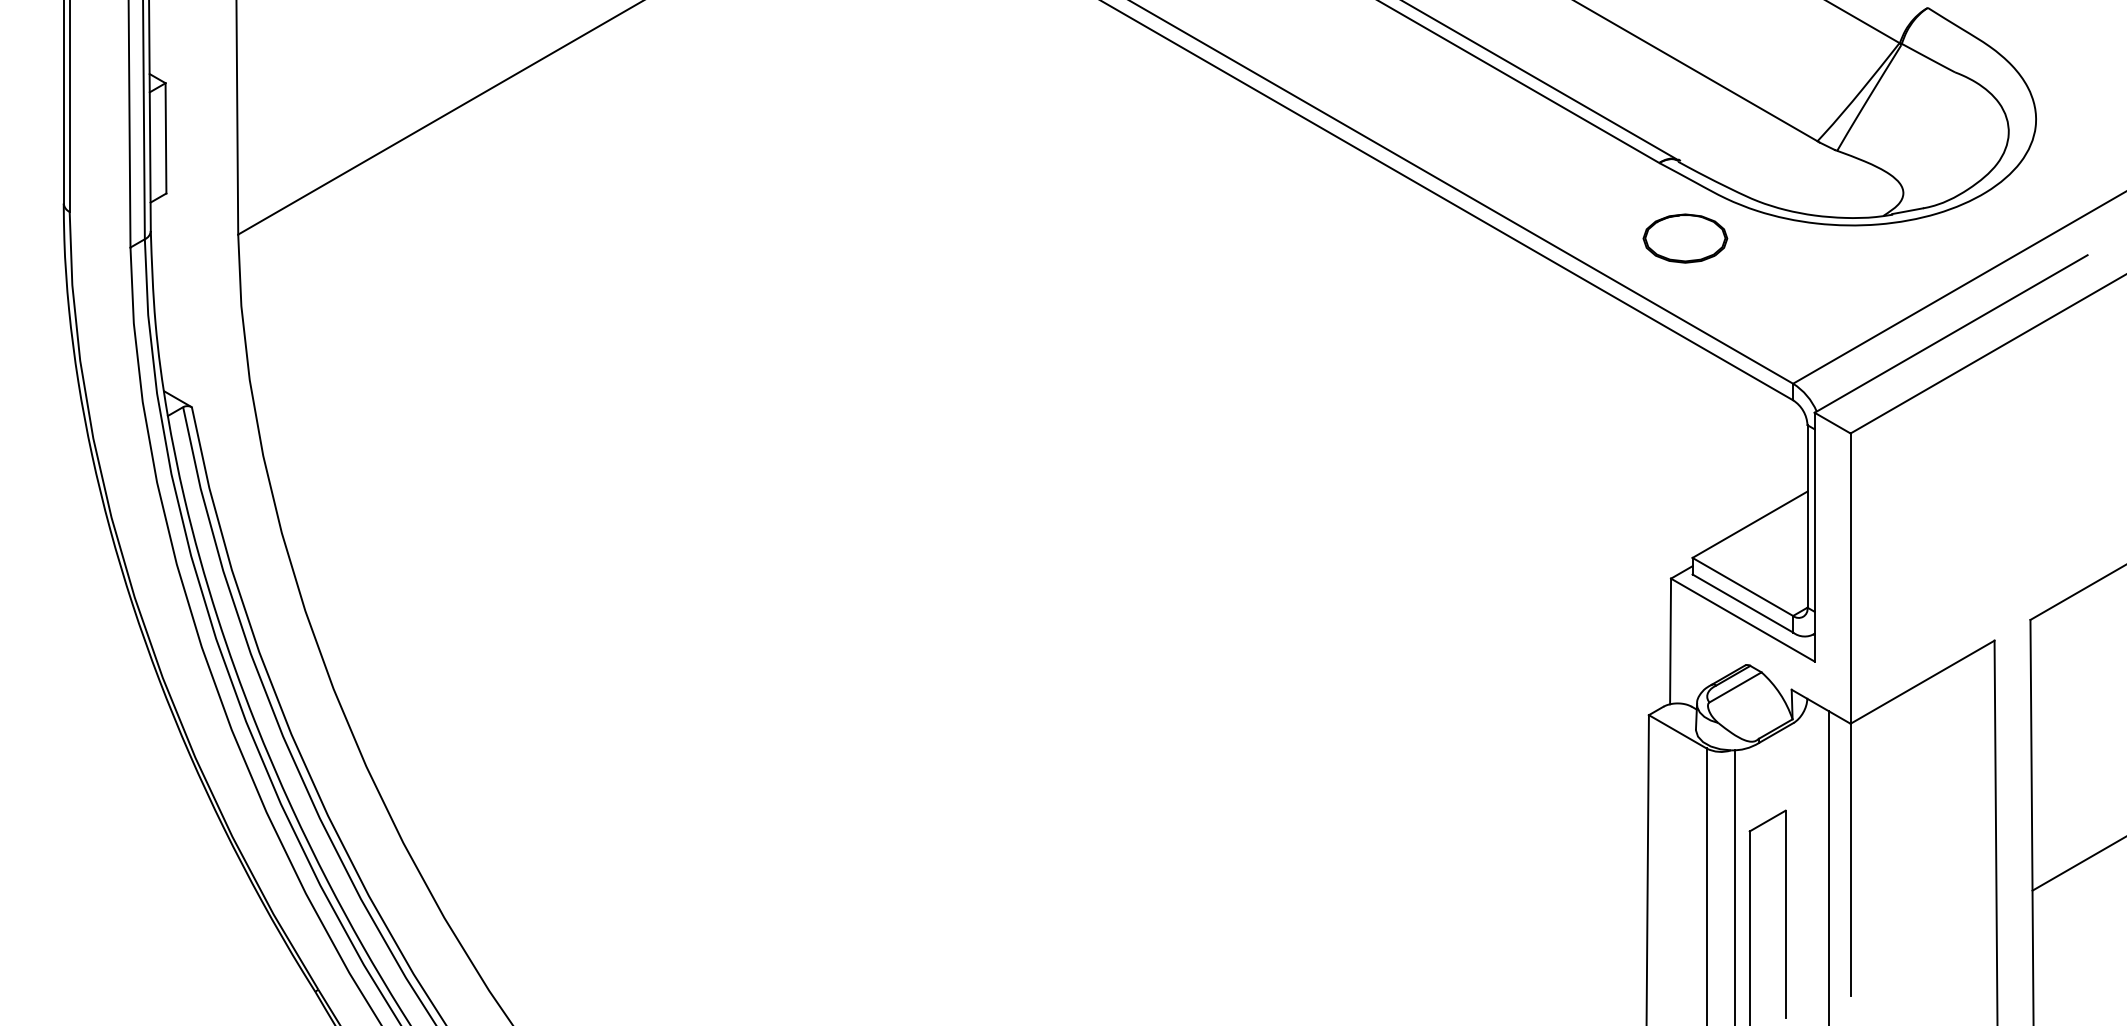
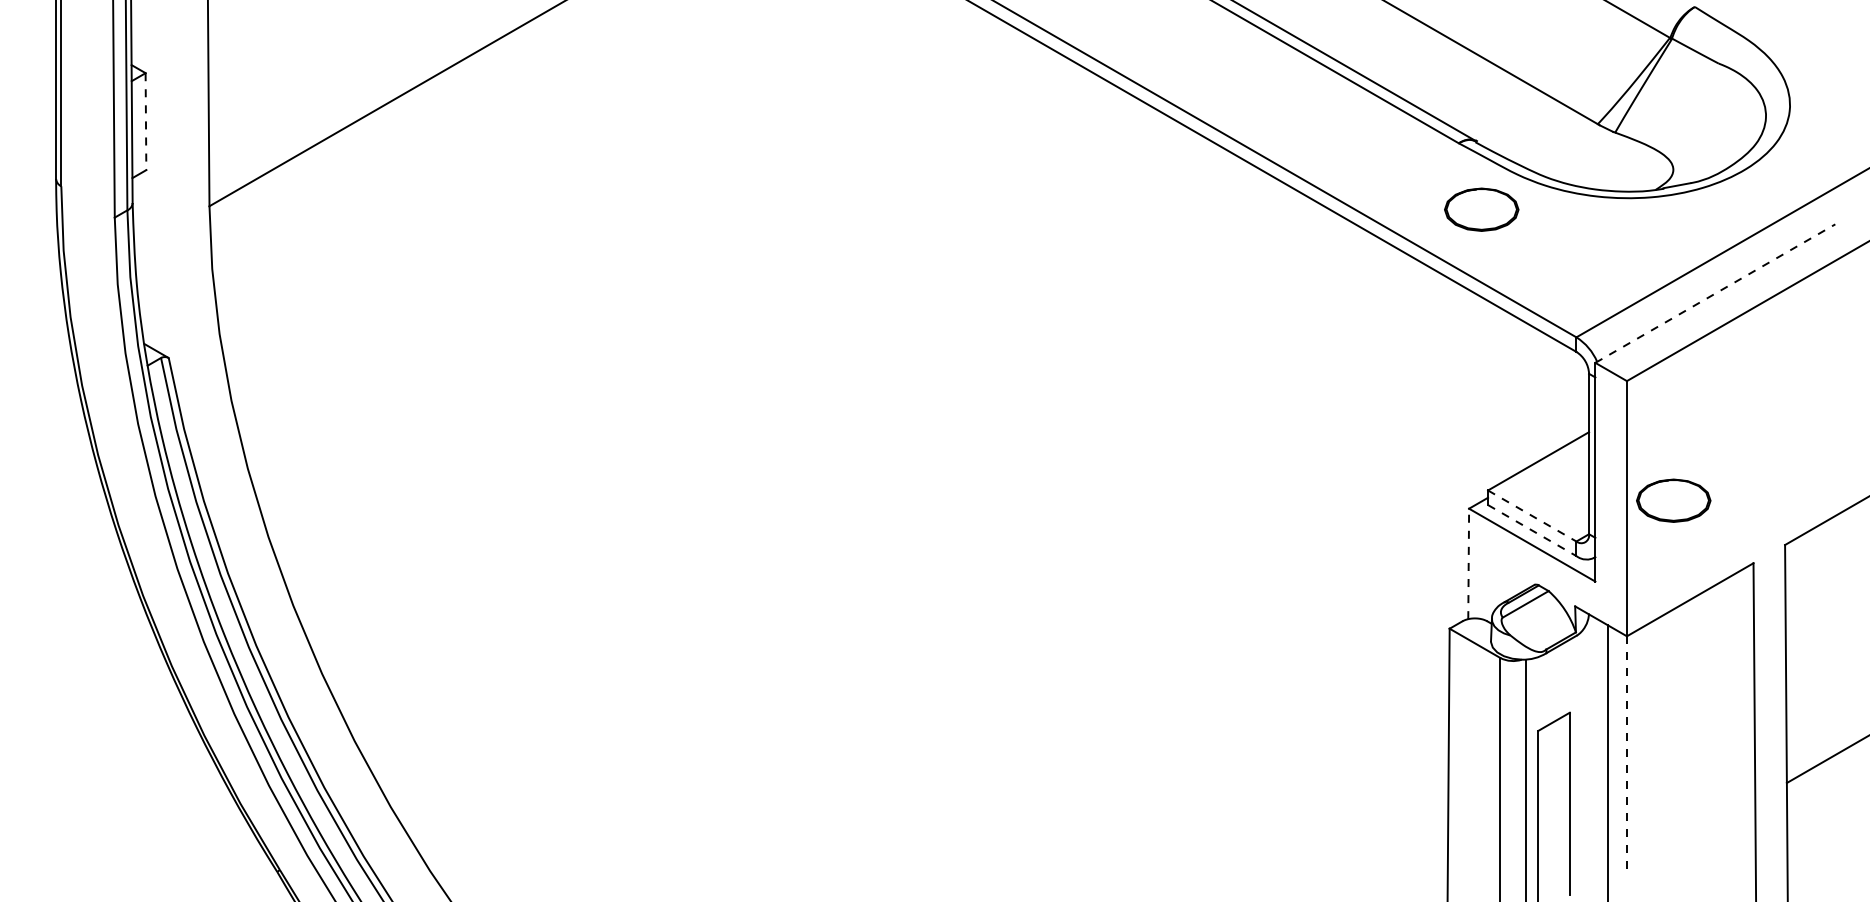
line: (165, 139) -> (145, 122), solid -> dashed
line: (1951, 333) -> (1715, 293), solid -> dashed
part: (1903, 569) -> (1673, 500), added
line: (1743, 587) -> (1532, 516), solid -> dashed
line: (1743, 603) -> (1532, 530), solid -> dashed
line: (1670, 640) -> (1468, 563), solid -> dashed
line: (1850, 859) -> (1626, 755), solid -> dashed

